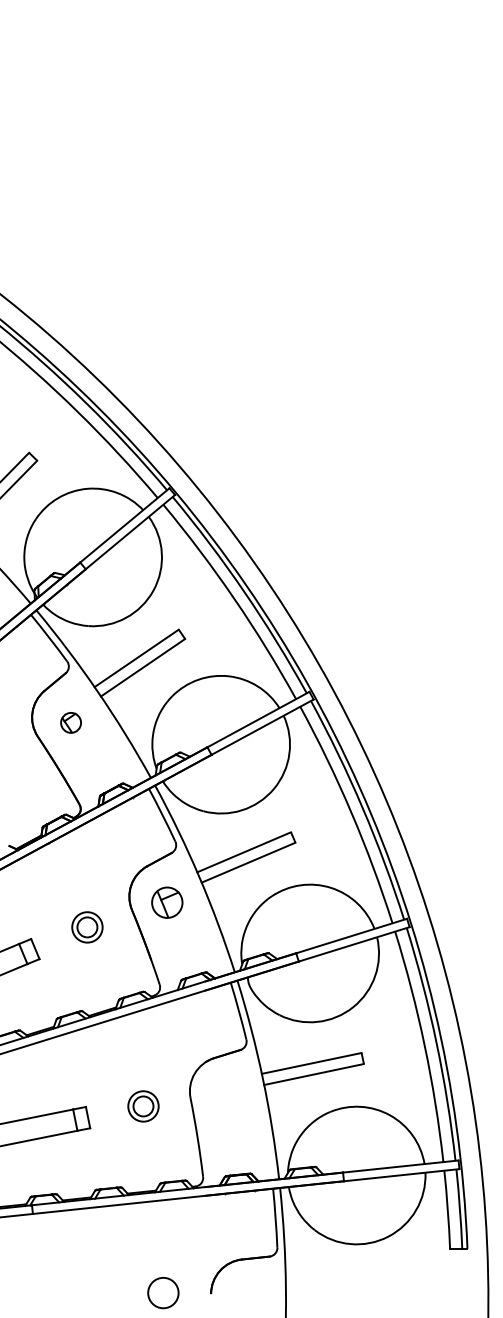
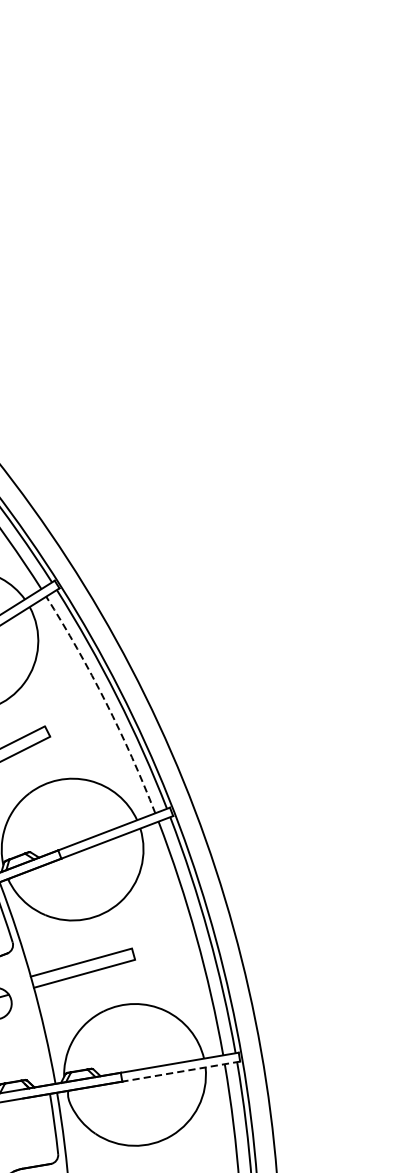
arc: (234, 598) -> (106, 702), solid -> dashed
line: (353, 944) -> (180, 1071), solid -> dashed

